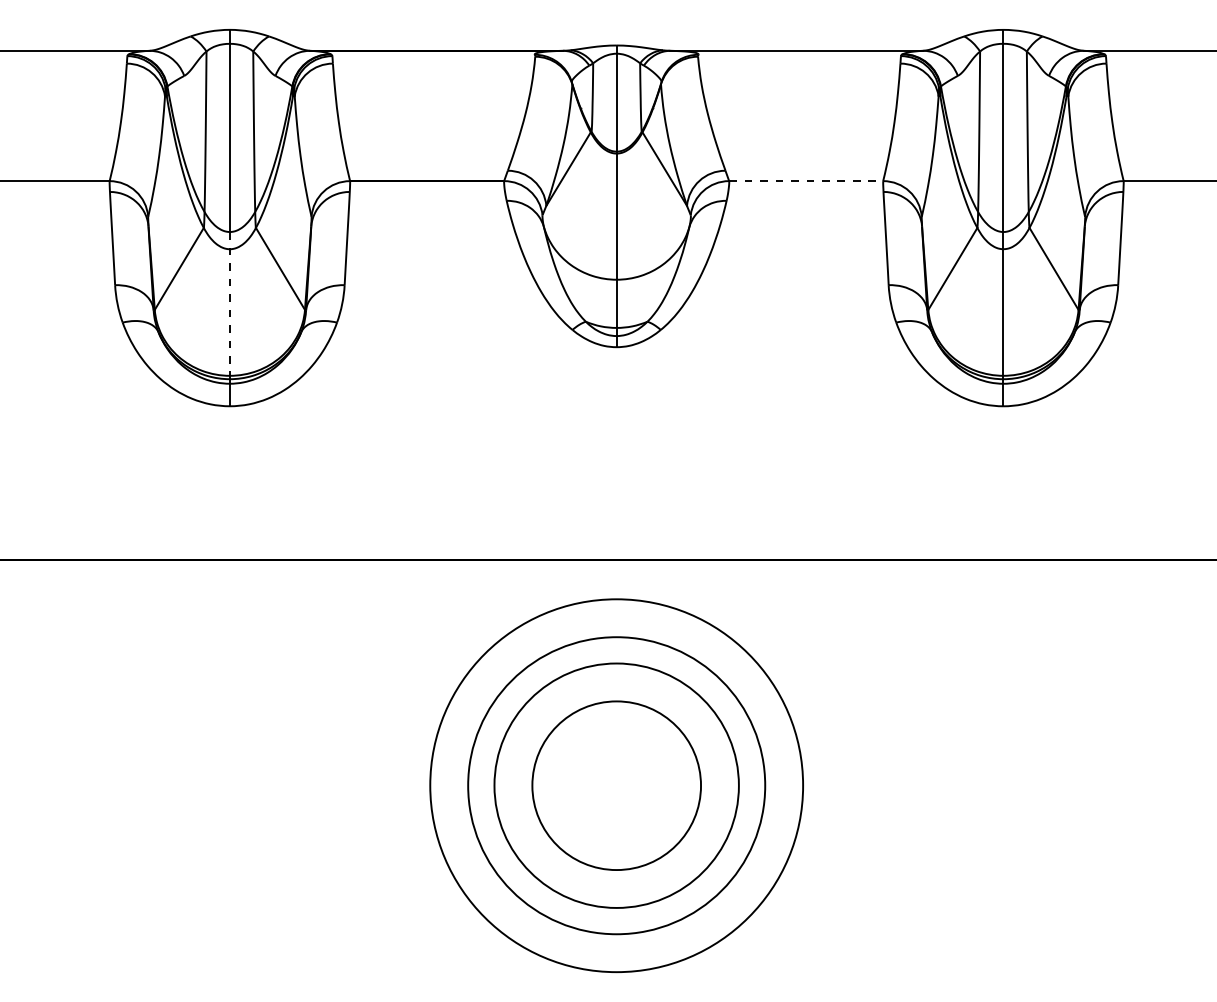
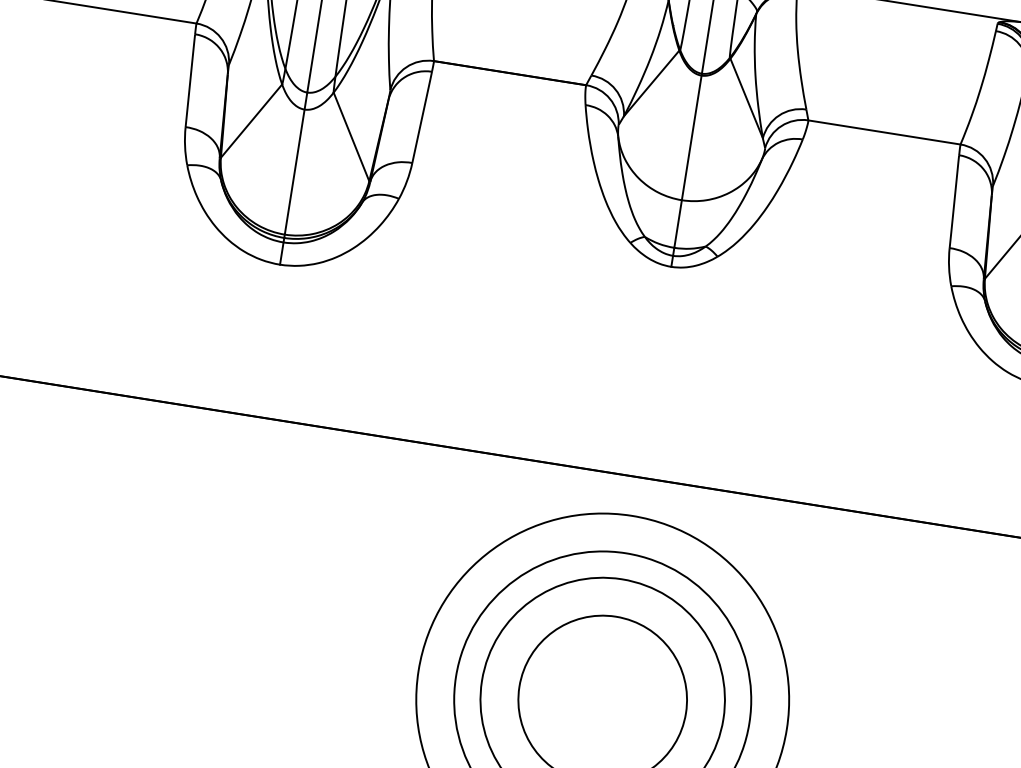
line: (806, 181) -> (884, 132), dashed -> solid
line: (229, 305) -> (295, 165), dashed -> solid

